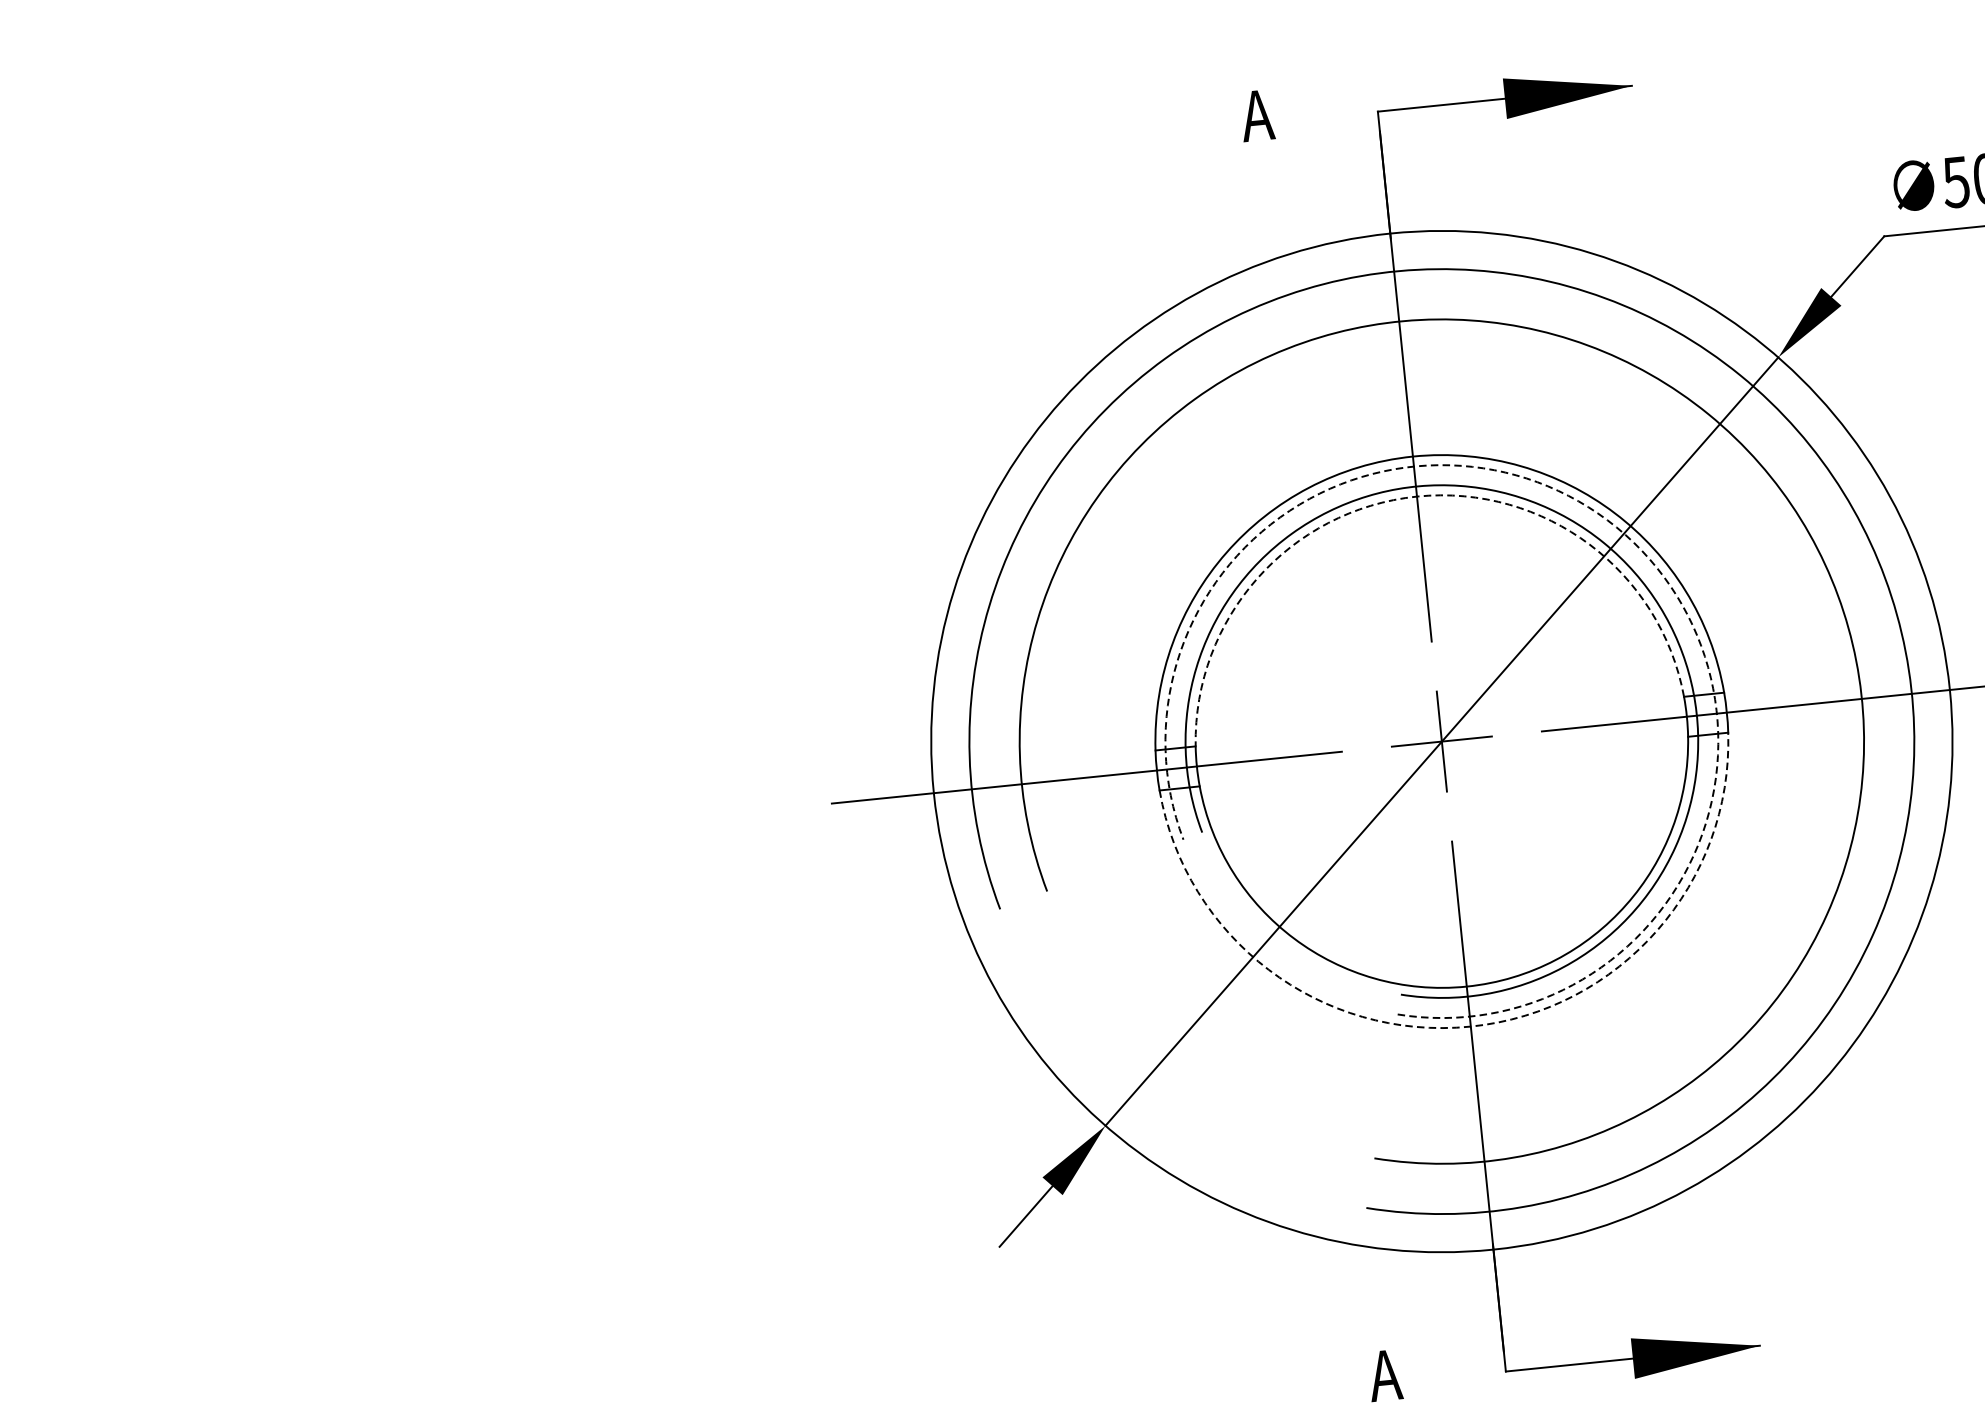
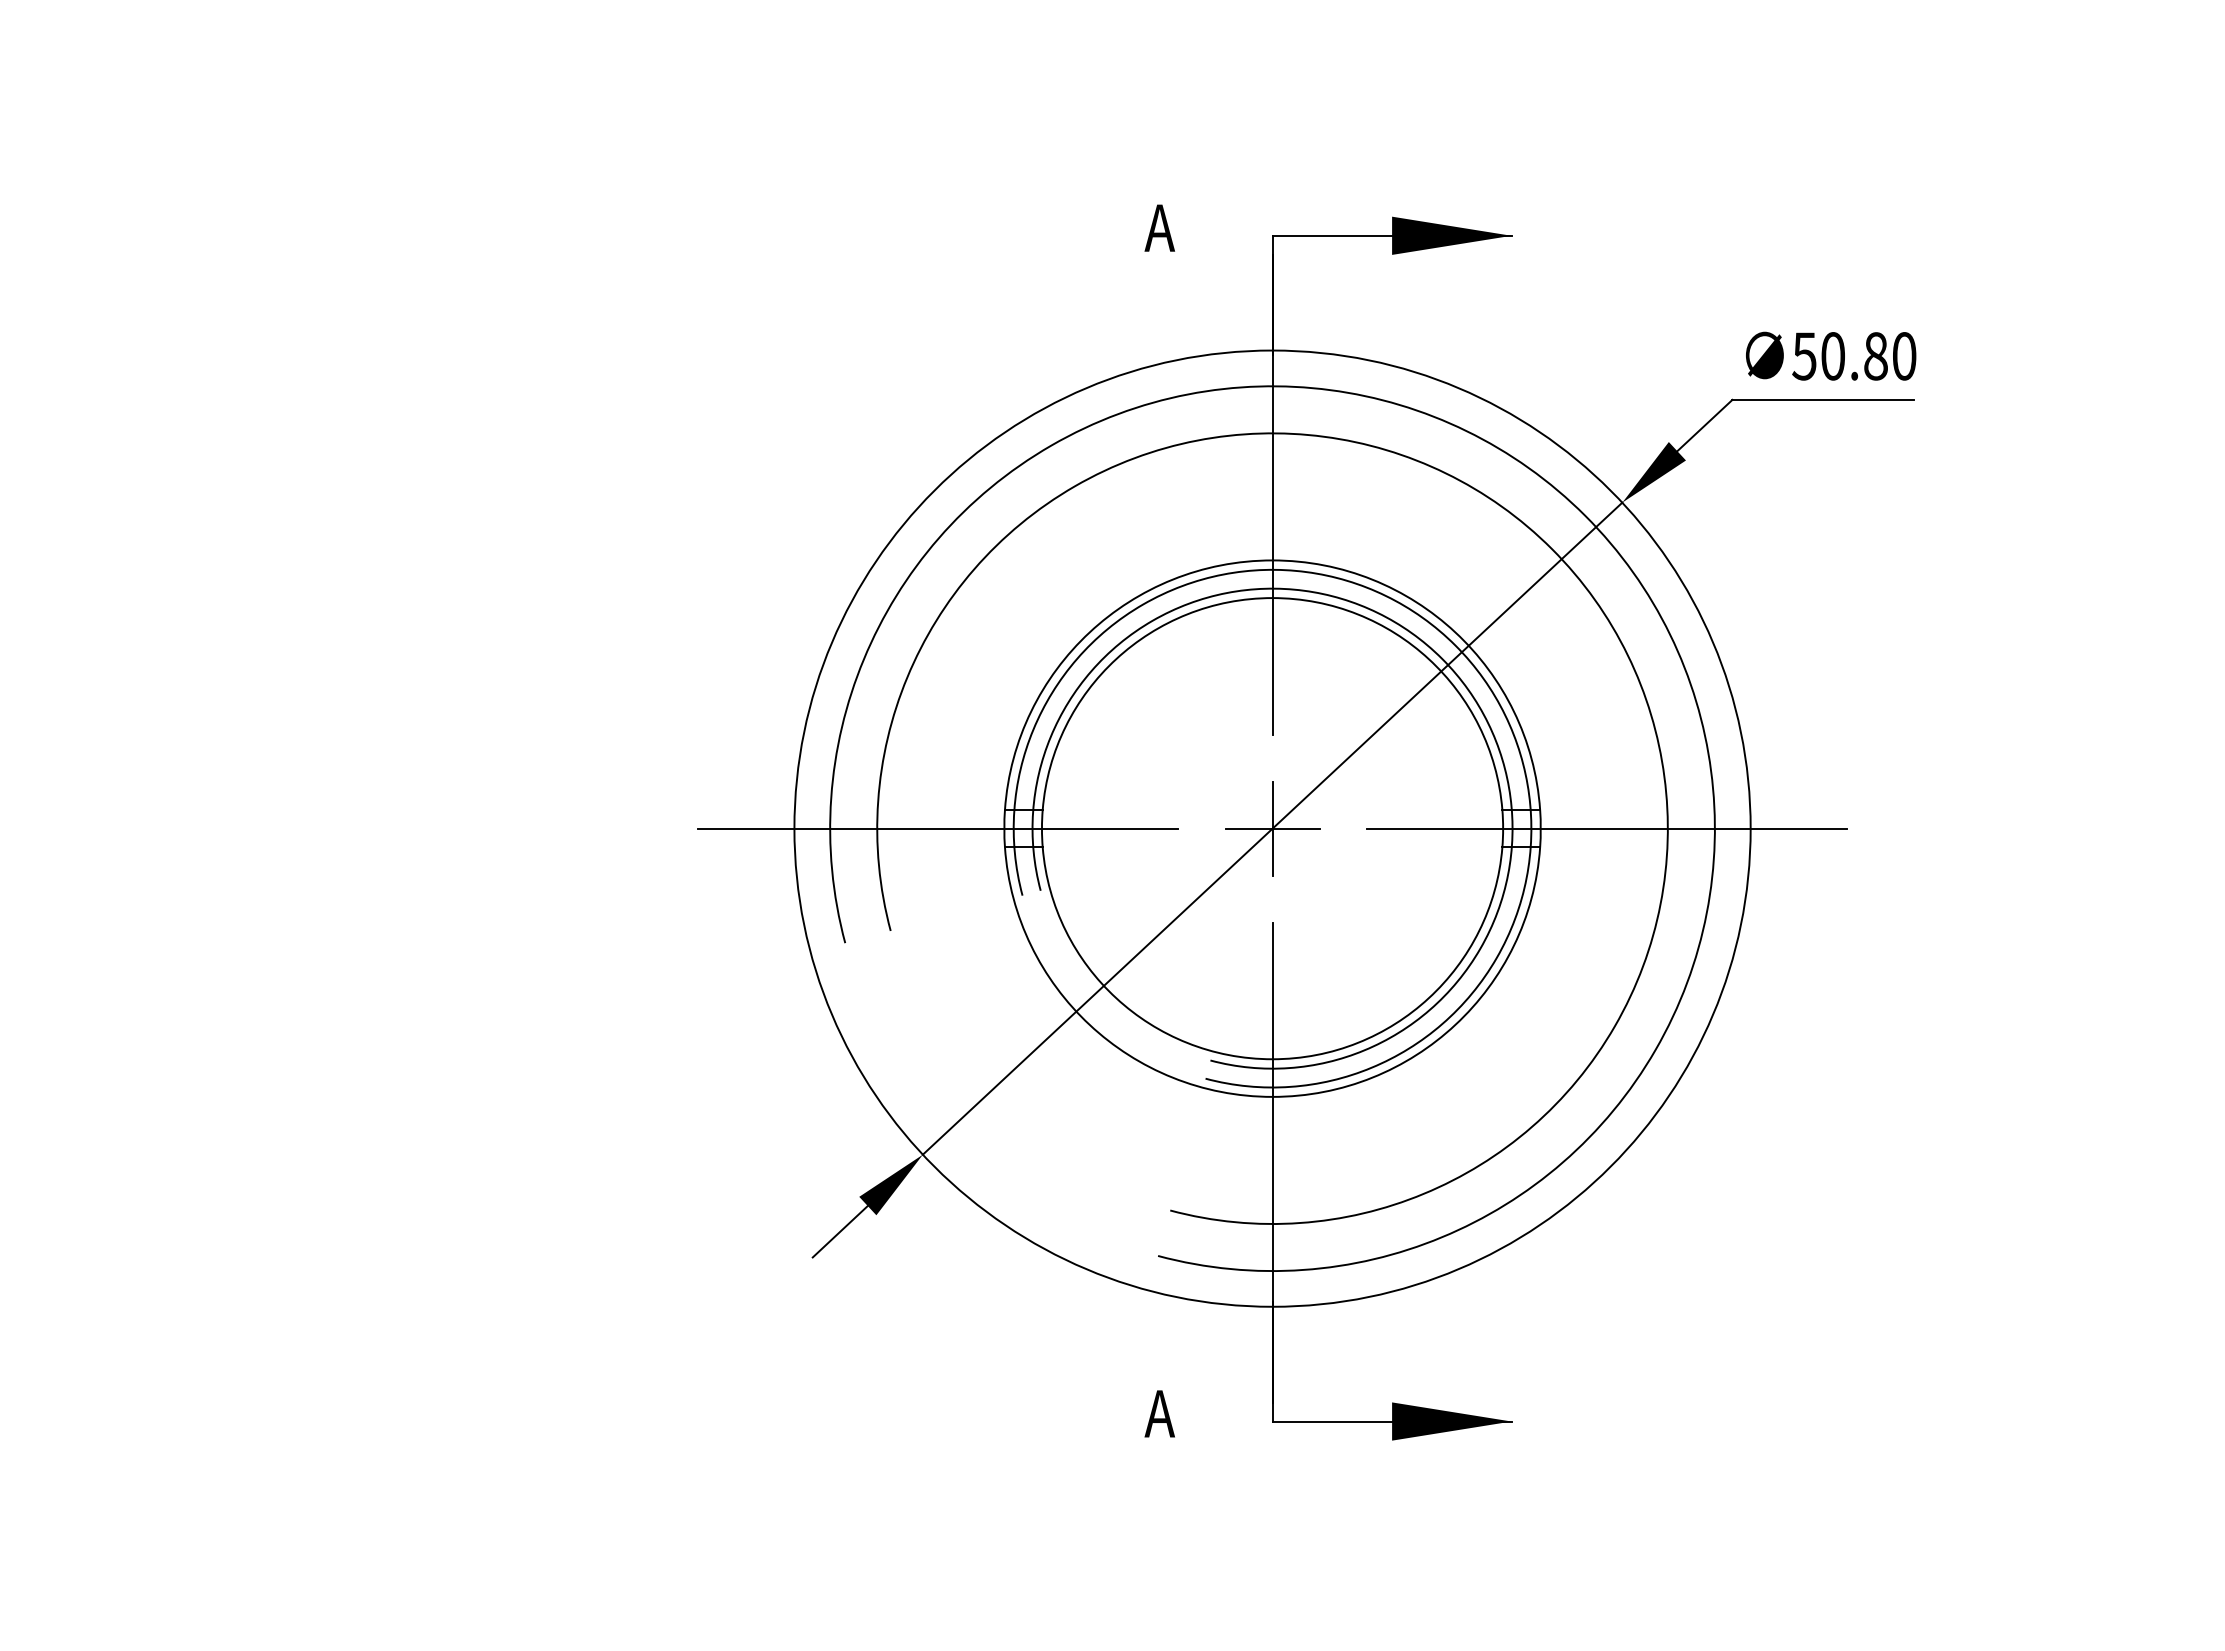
arc: (1416, 497) -> (1272, 598), dashed -> solid
arc: (1616, 527) -> (1455, 645), dashed -> solid
arc: (1470, 1026) -> (1272, 1096), dashed -> solid

